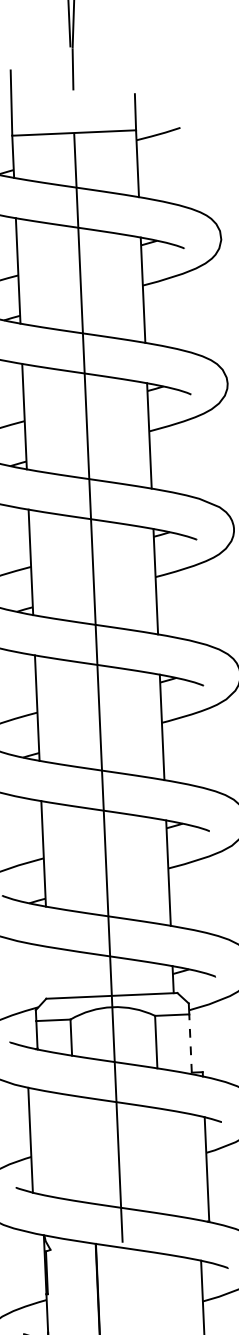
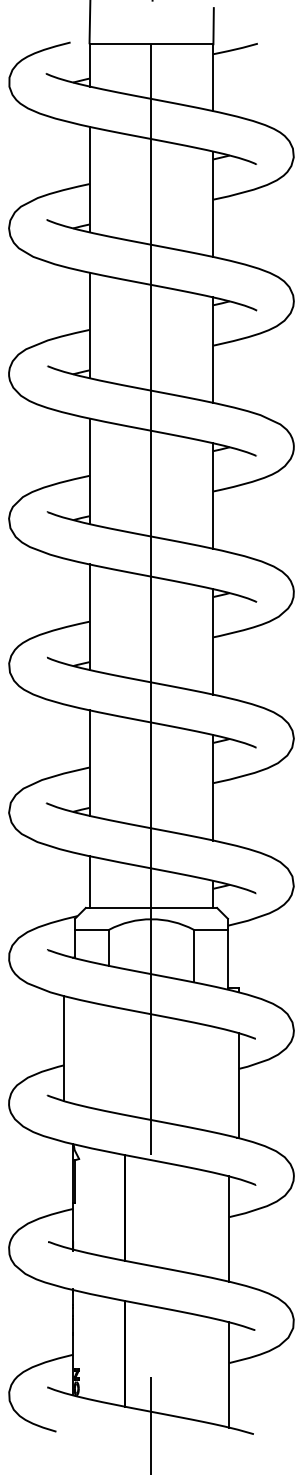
line: (48, 972) -> (89, 881), added
line: (191, 1043) -> (228, 958), dashed -> solid

